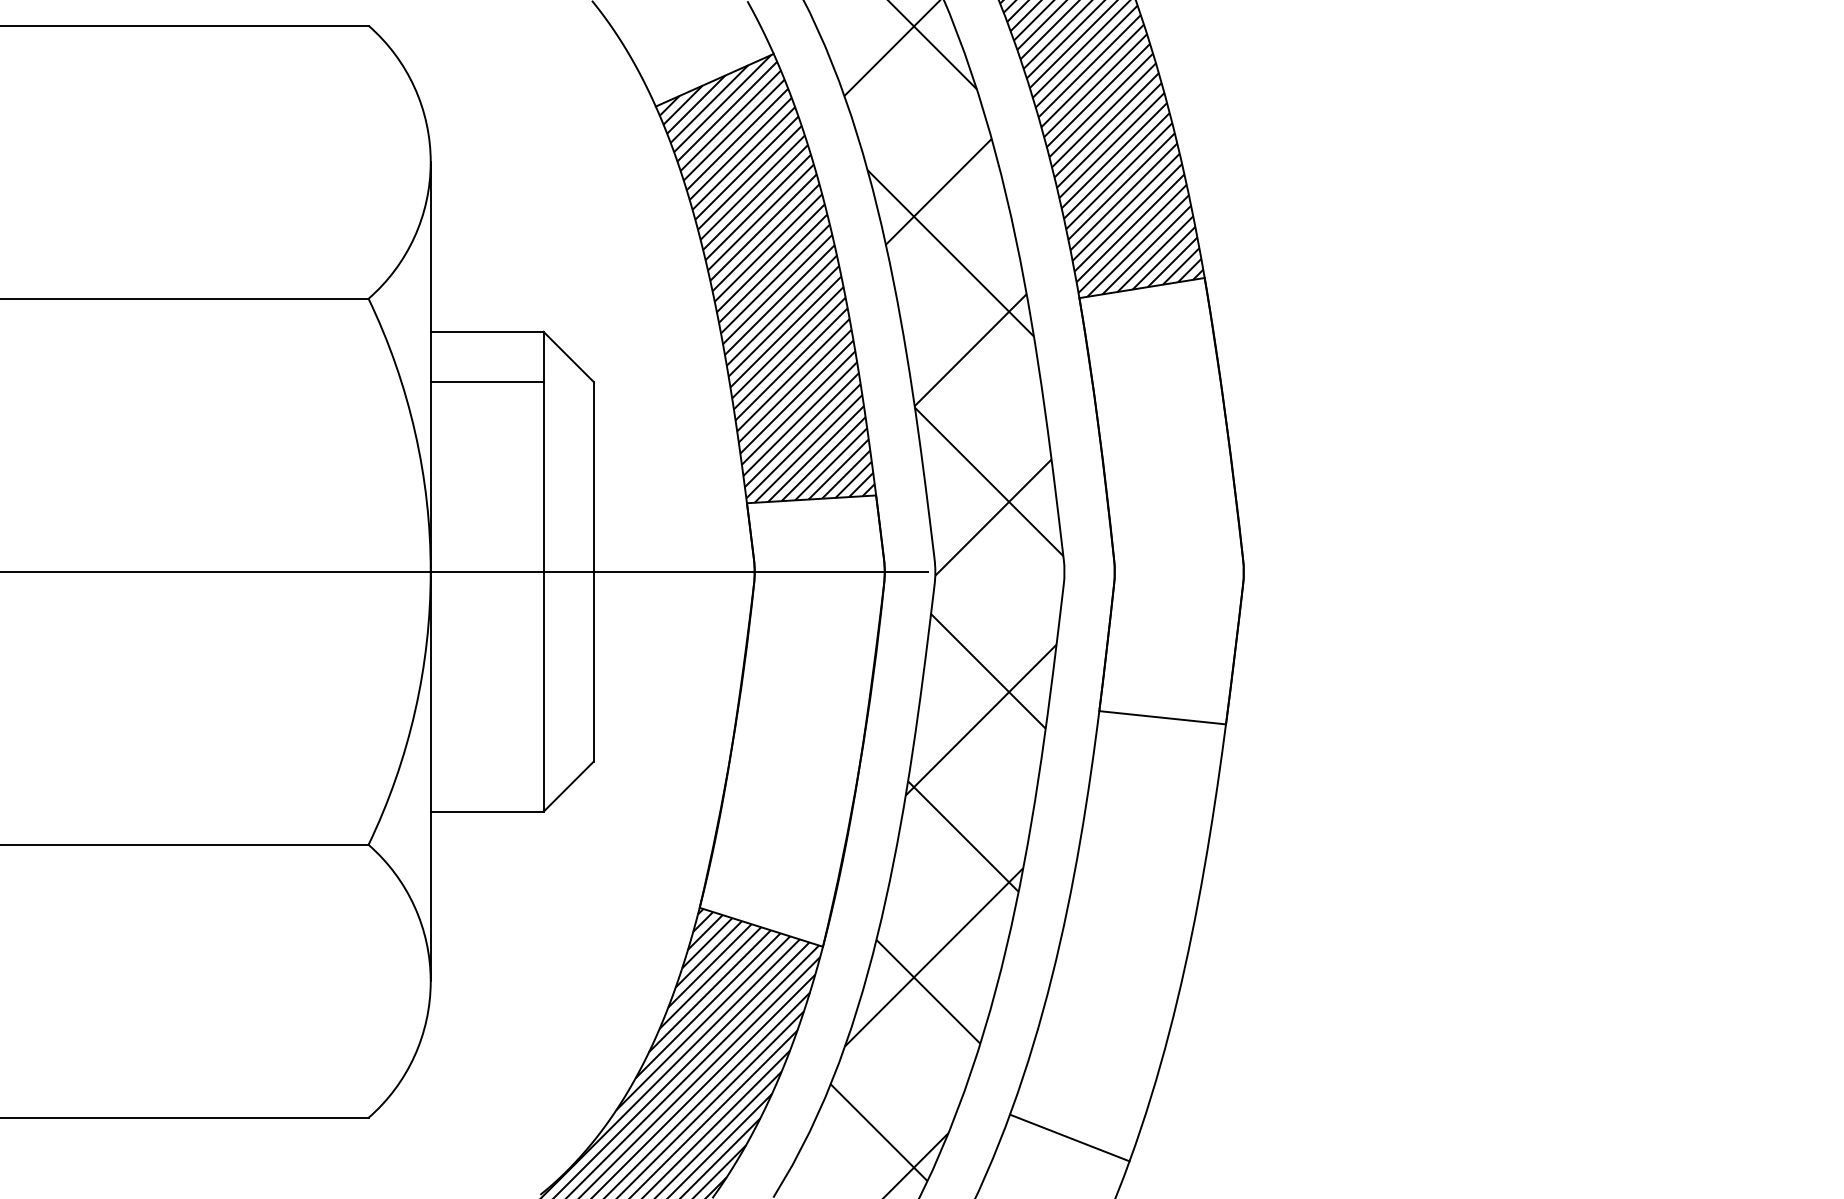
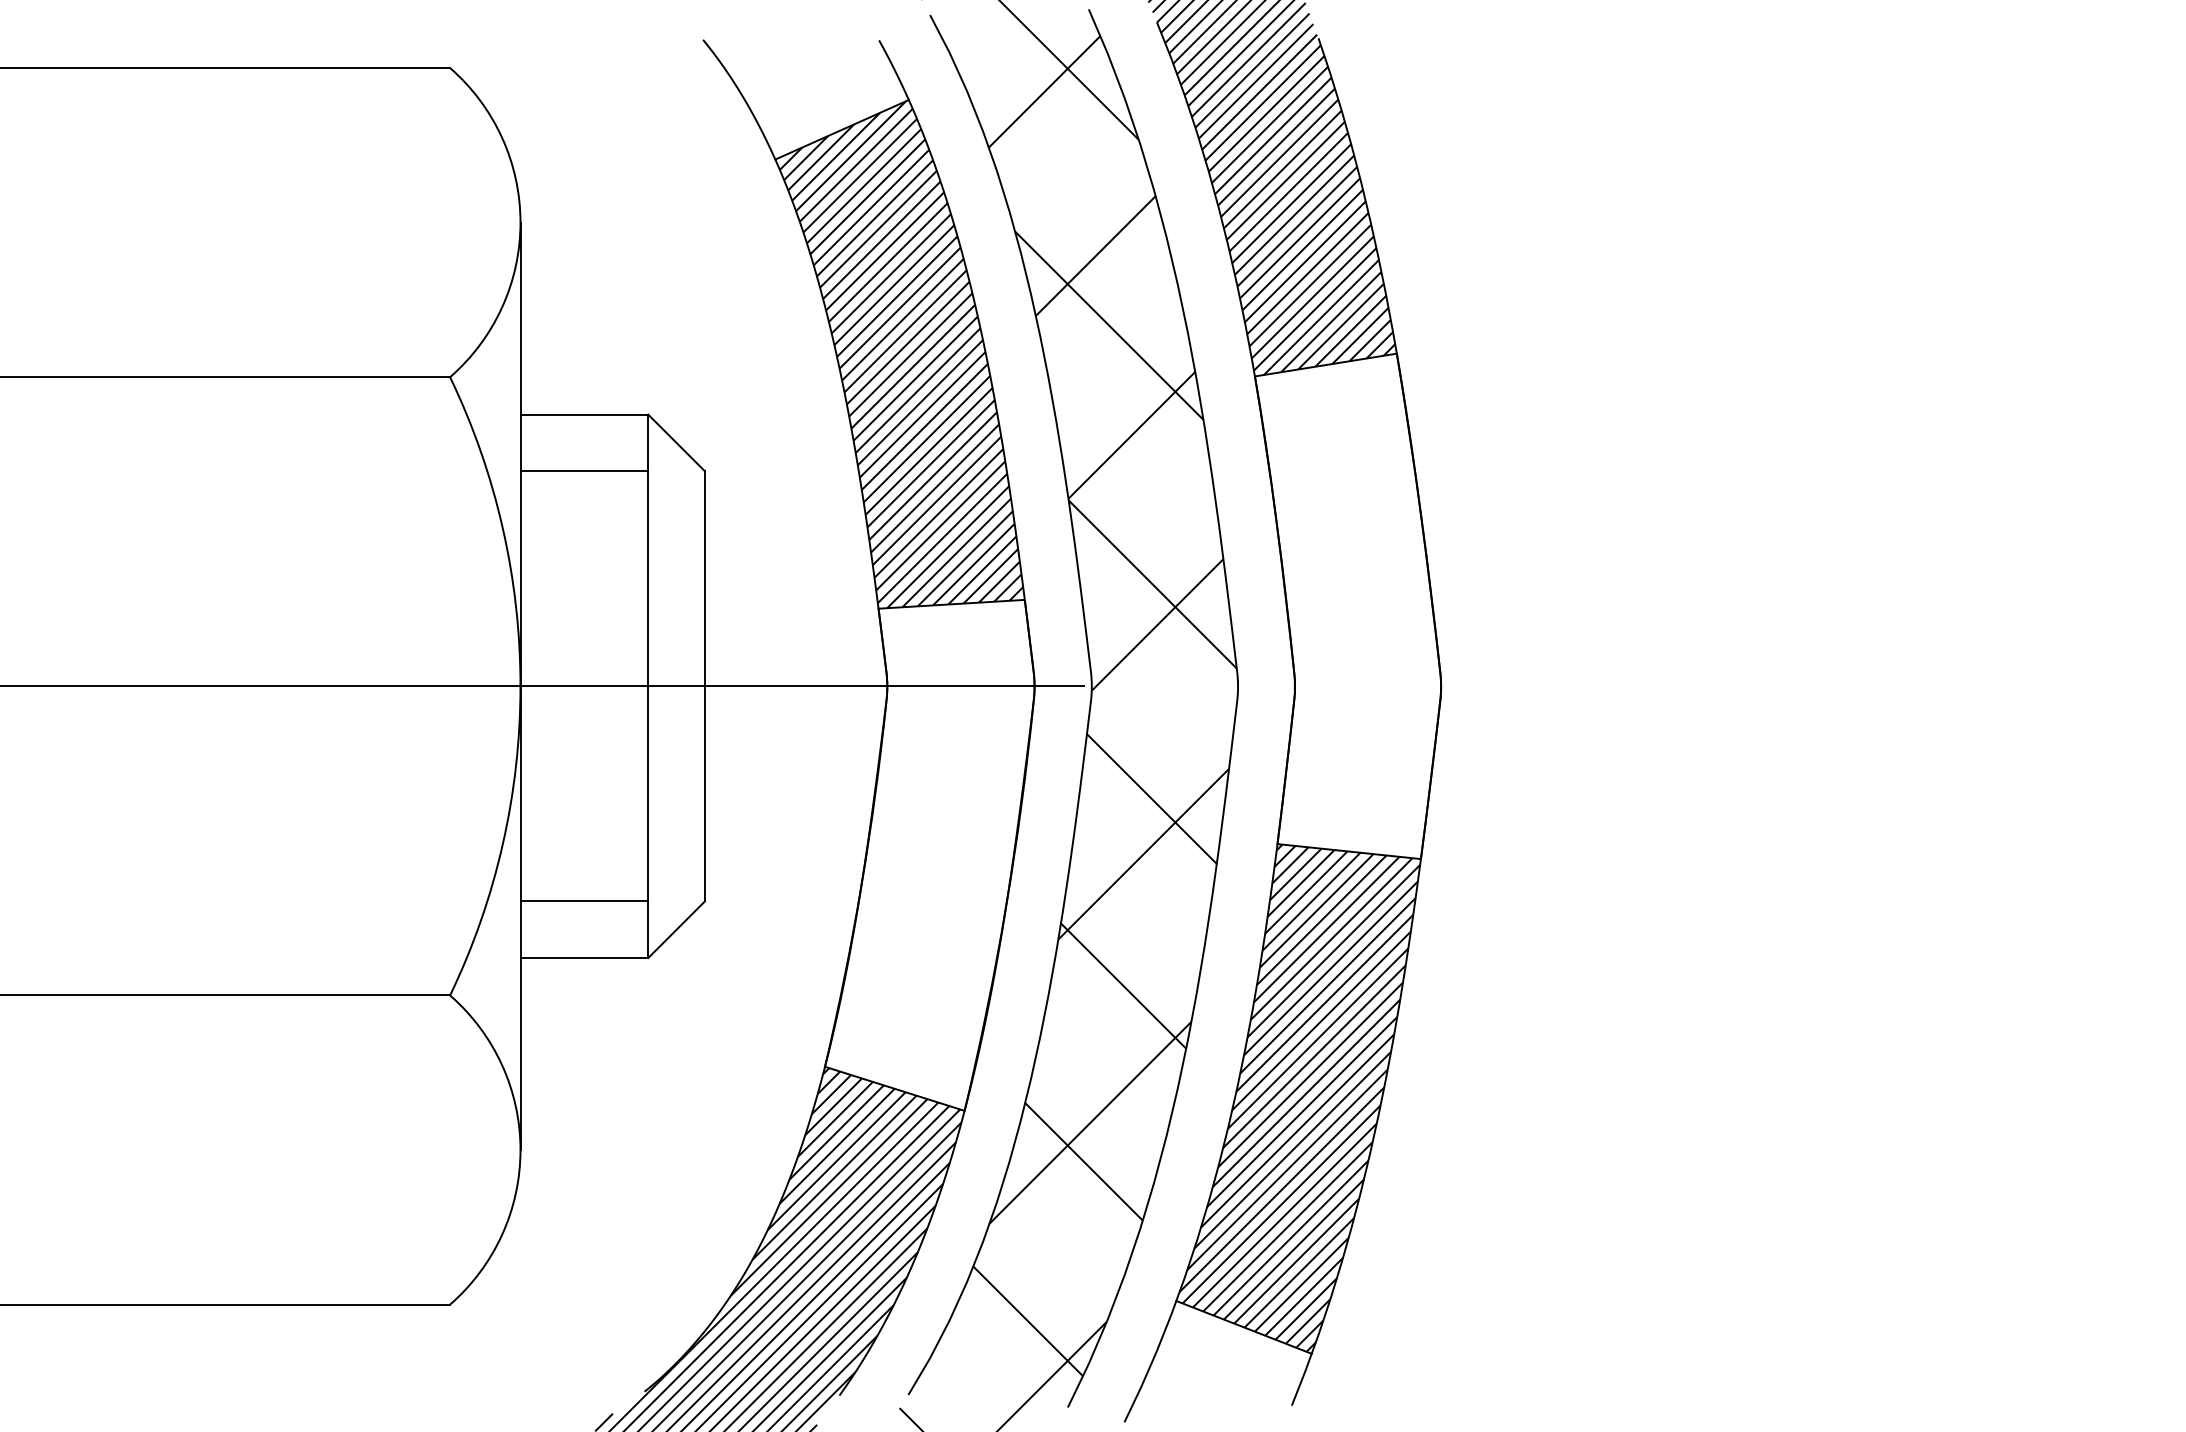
line: (487, 761) -> (584, 901), added
hatch: (1118, 934) -> (1299, 1097), added

